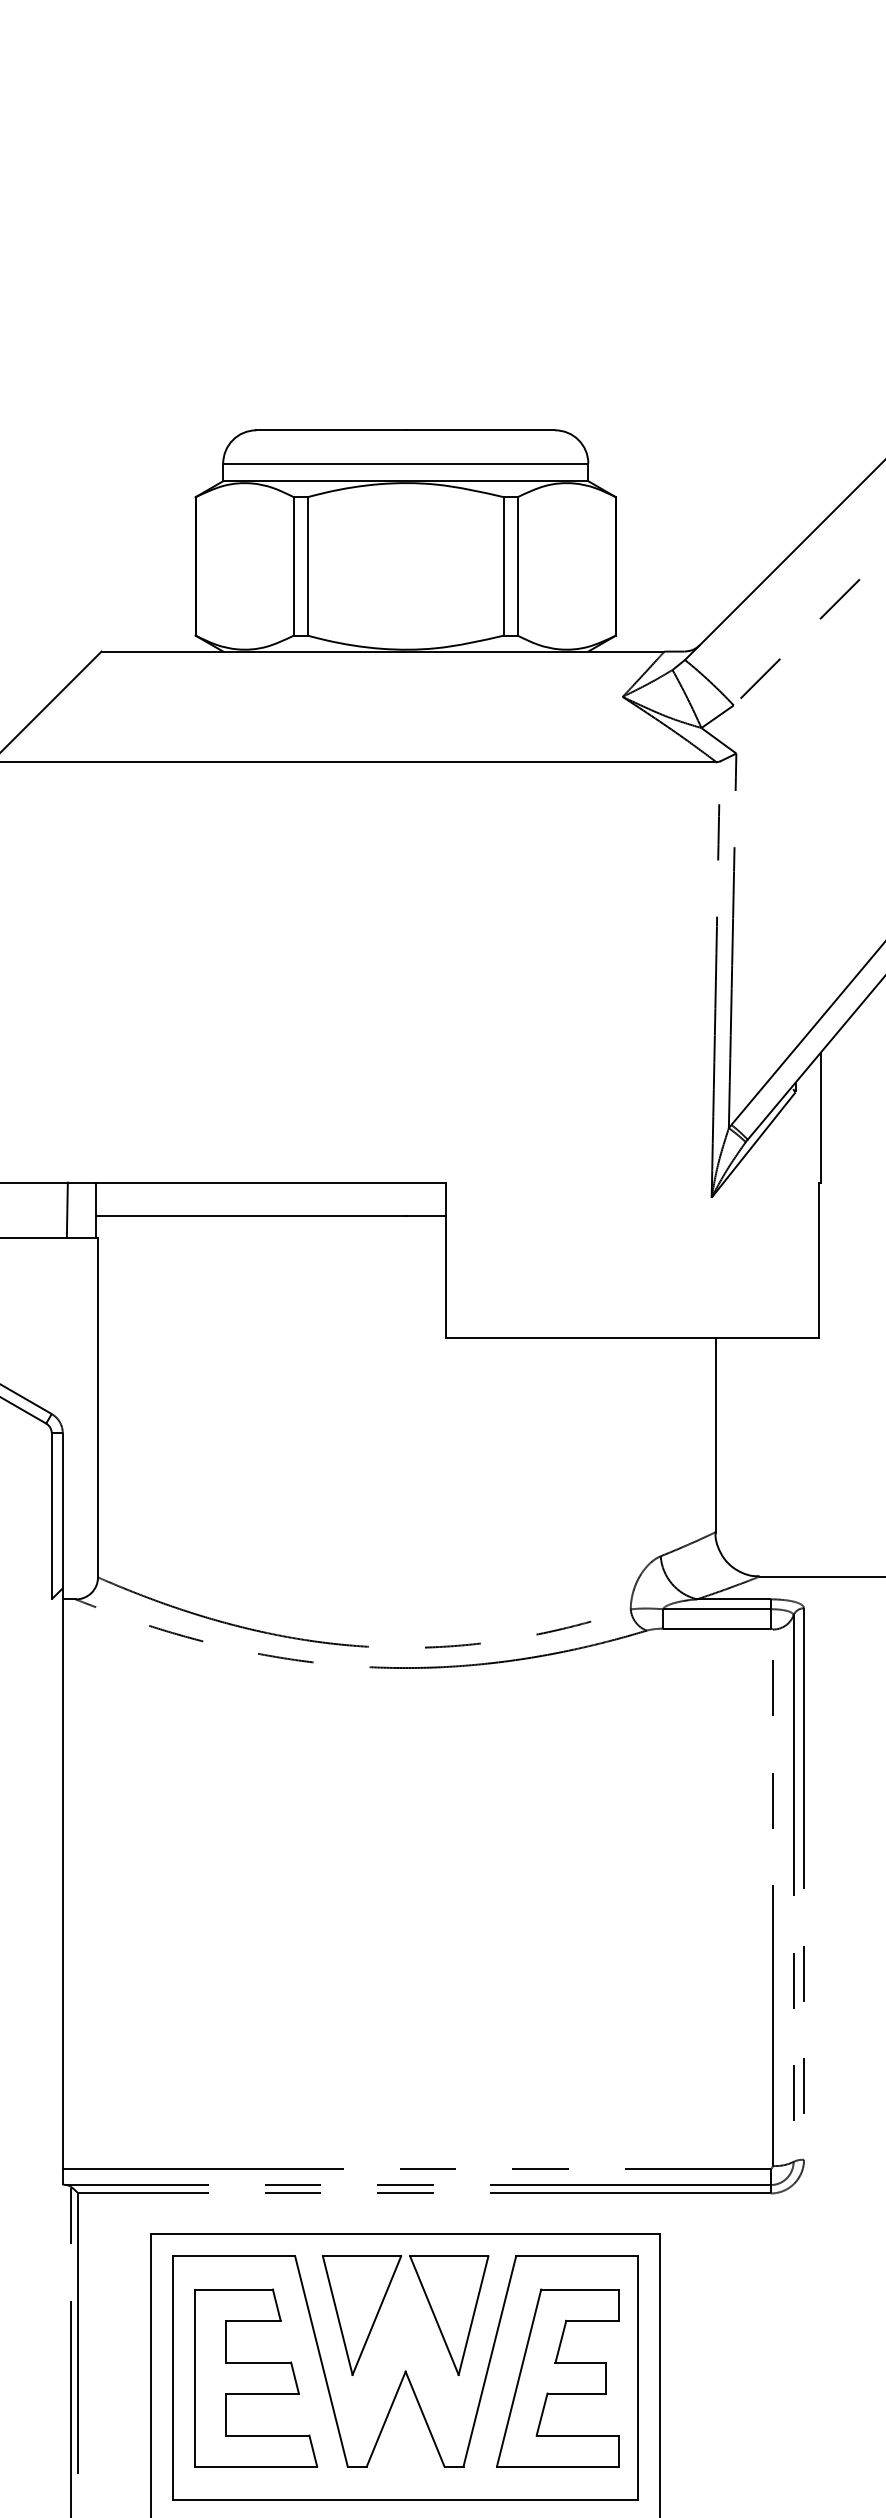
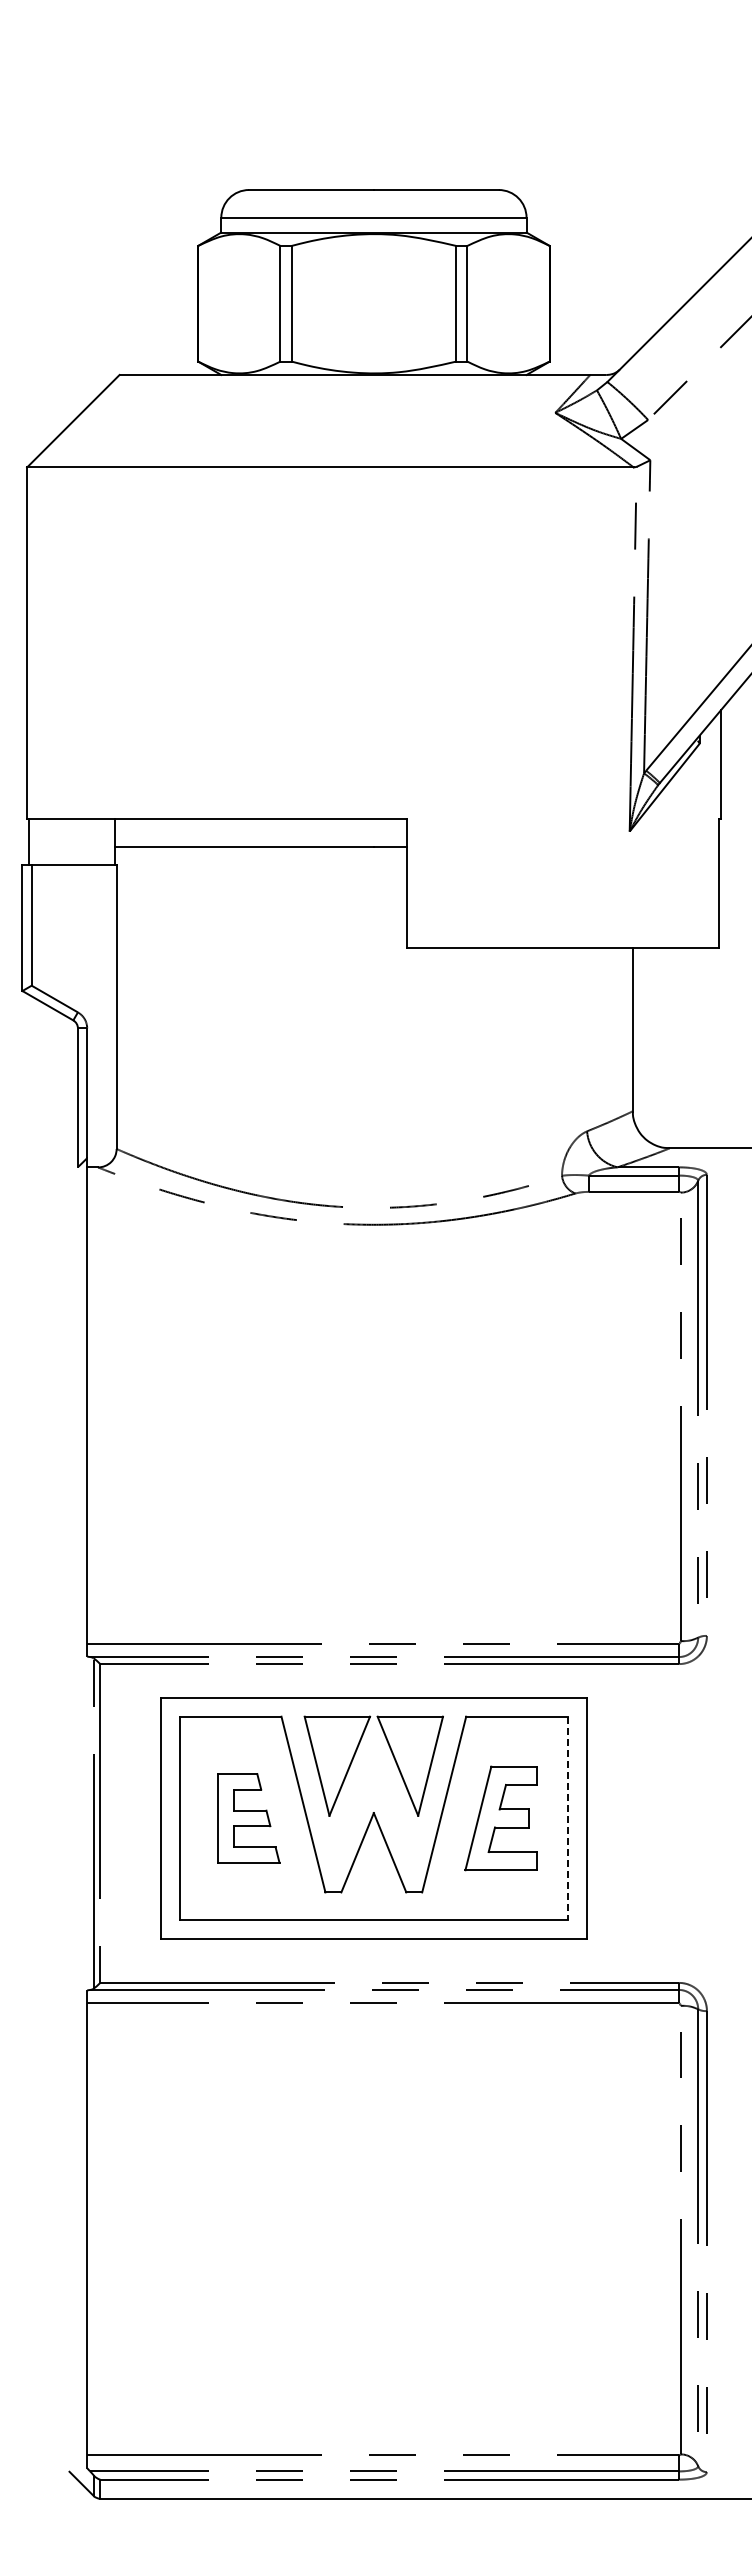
line: (66, 1209) -> (90, 841), removed
part: (255, 2378) -> (248, 1818), size x0.6
part: (557, 2378) -> (500, 1818), size x0.7
line: (638, 2378) -> (568, 1818), solid -> dashed

